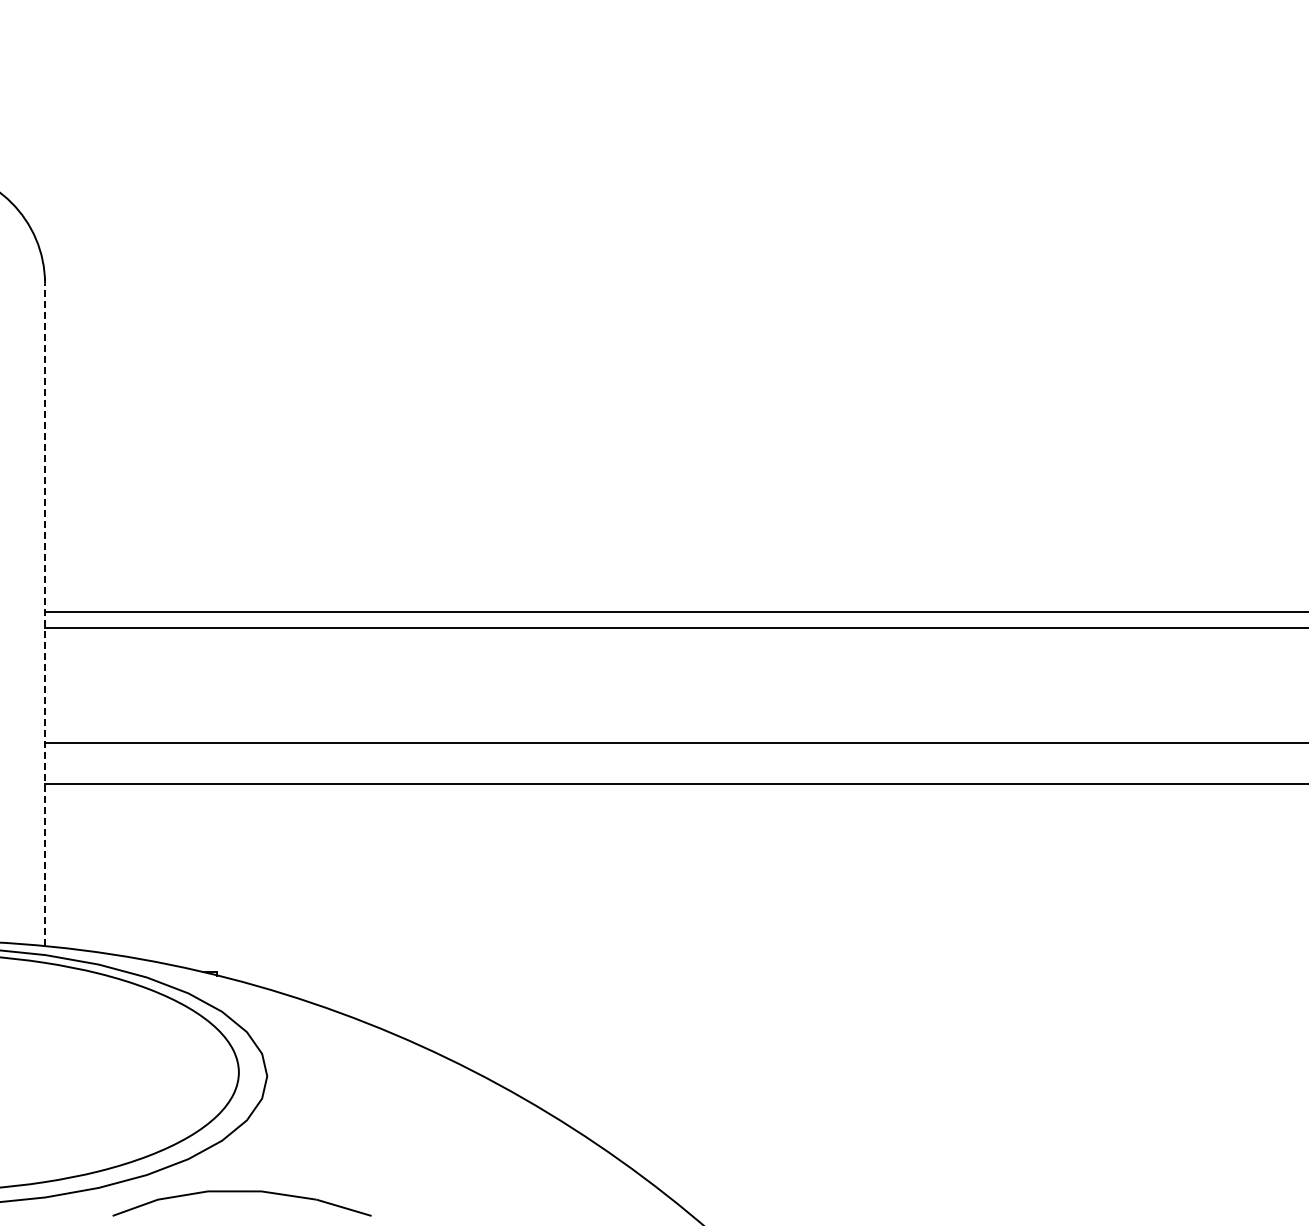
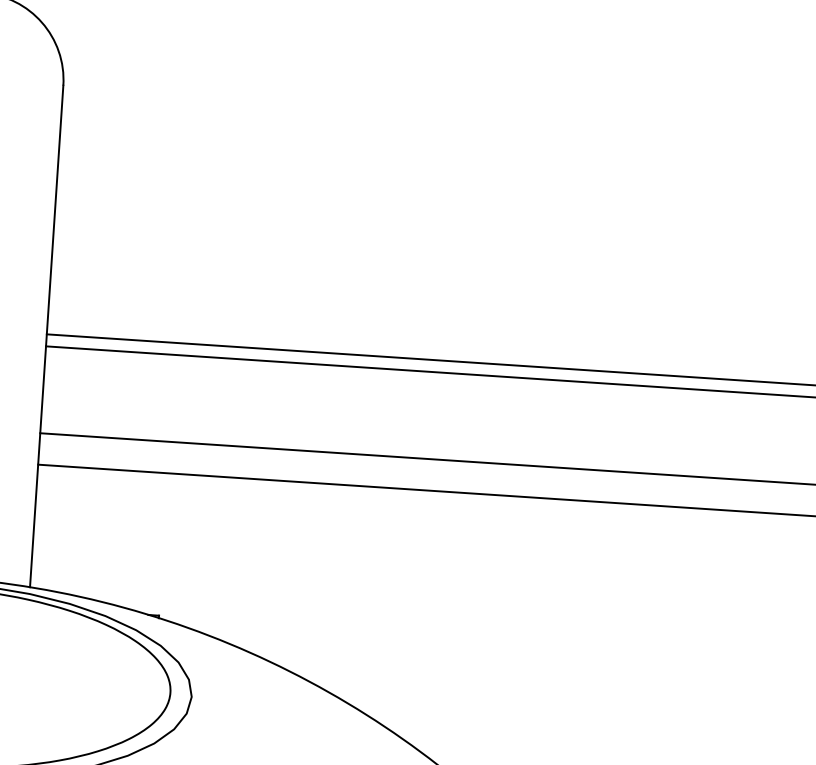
line: (45, 614) -> (47, 336), dashed -> solid

